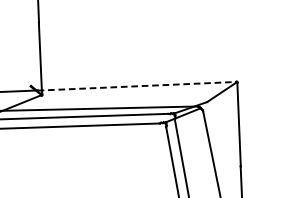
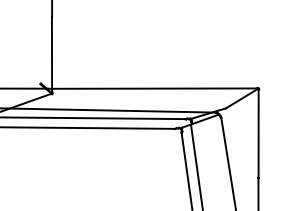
line: (136, 86) -> (152, 88), dashed -> solid

